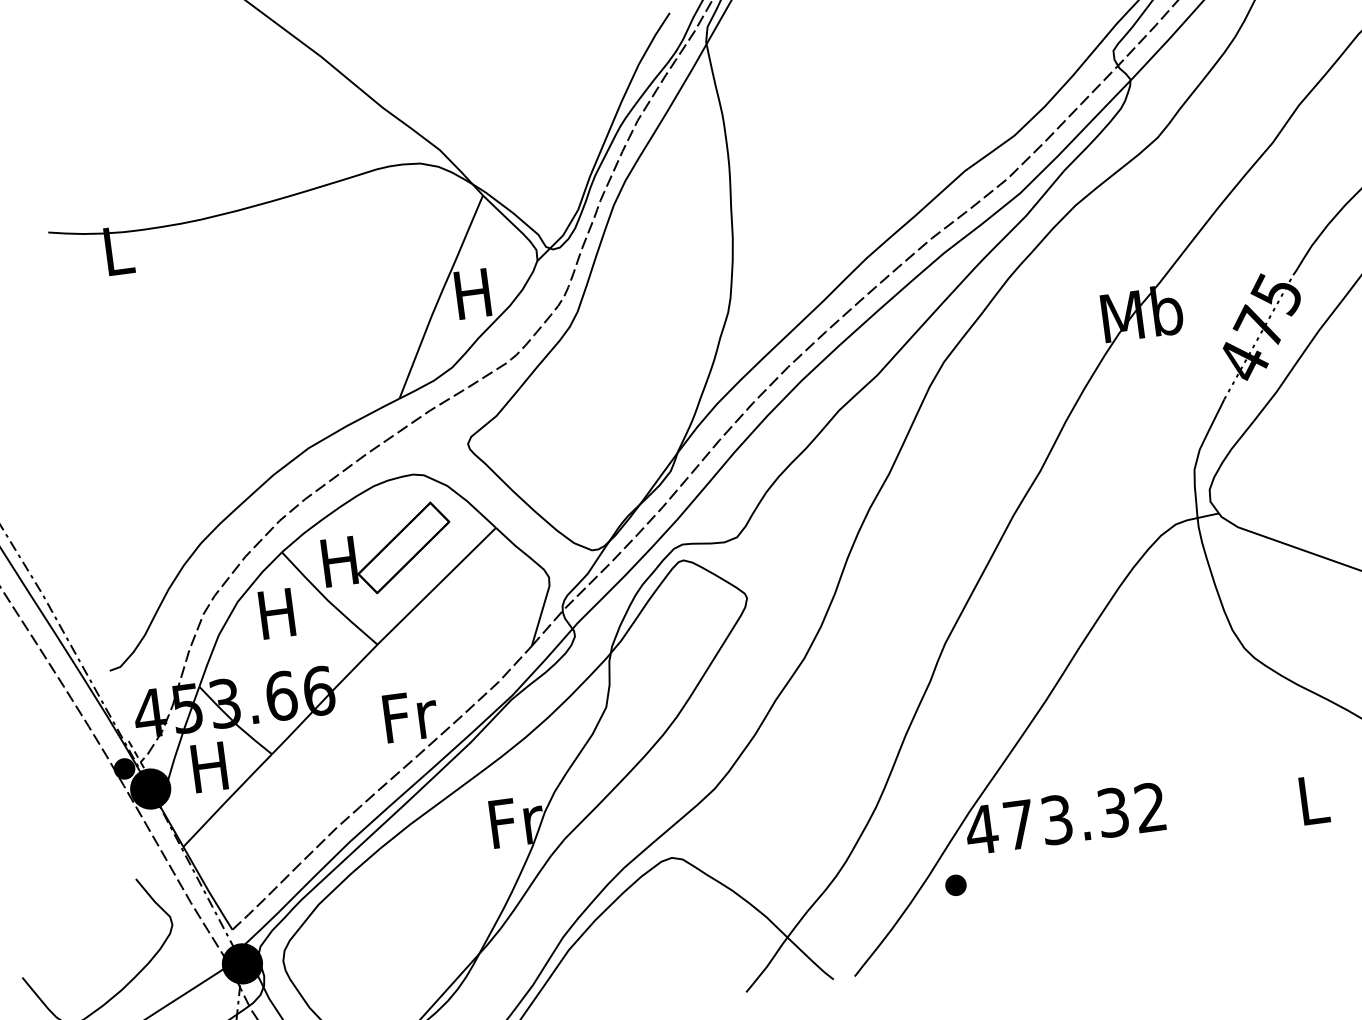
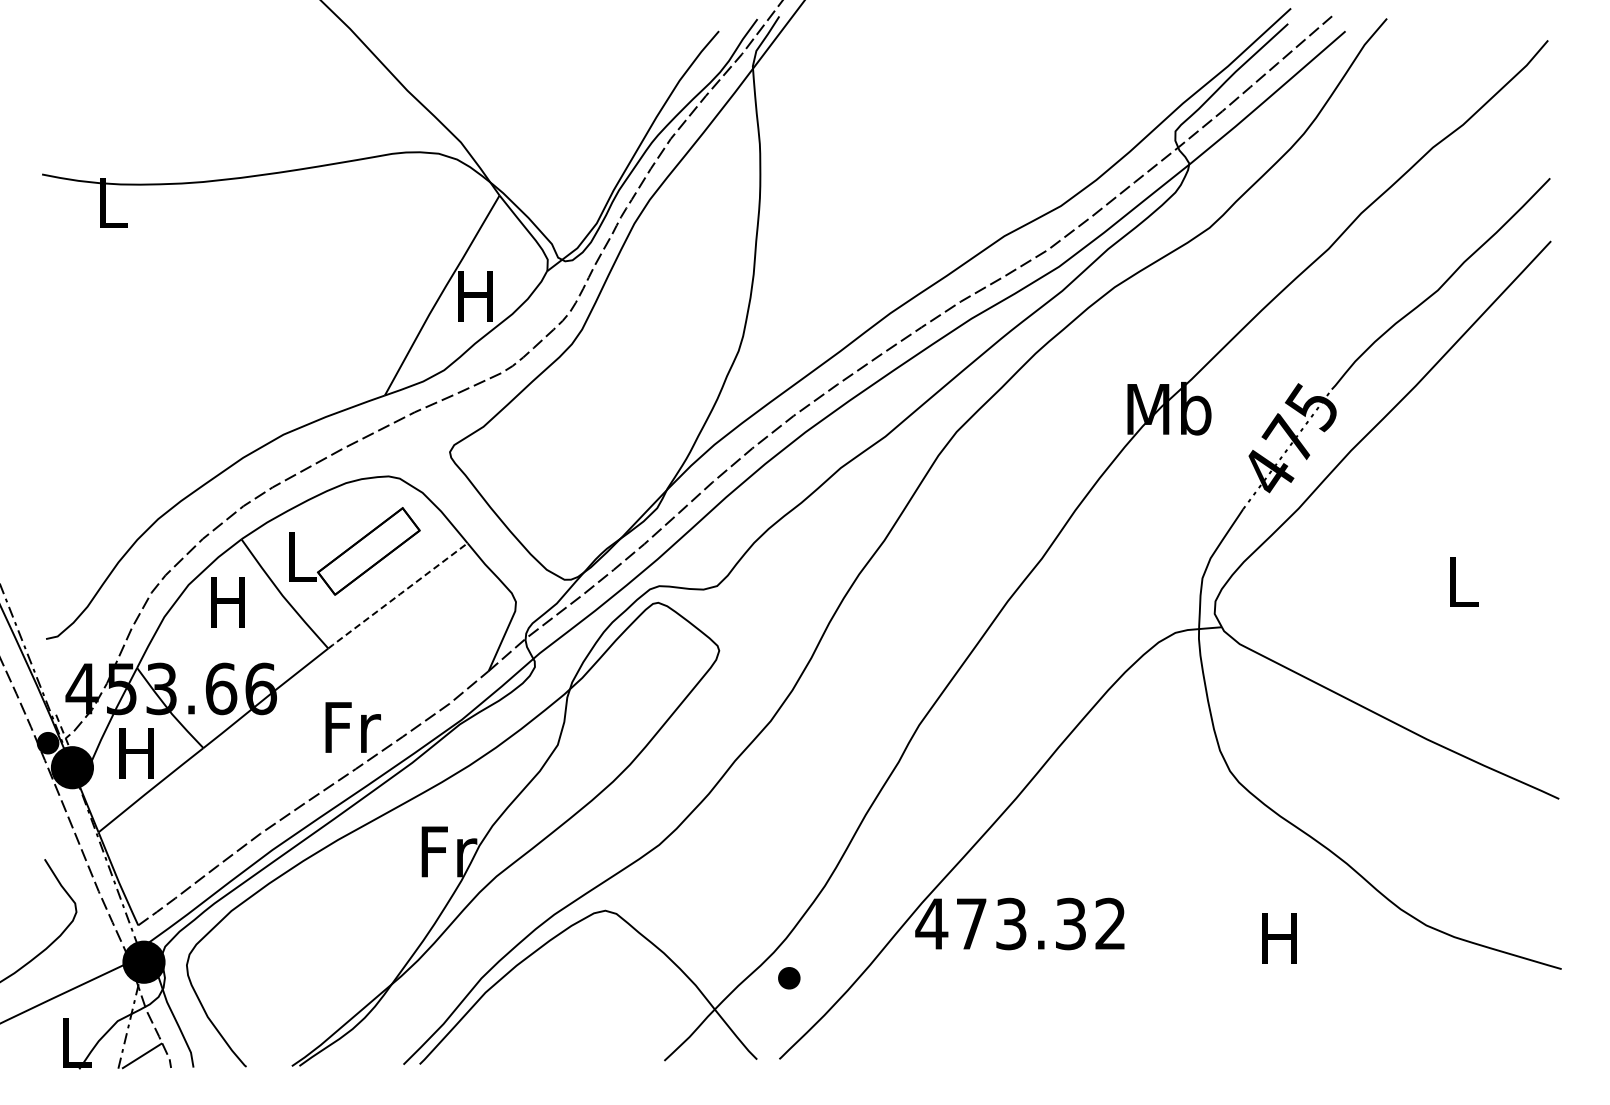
text: (339, 561) -> (300, 556), H -> L
line: (436, 585) -> (397, 595), solid -> dashed
text: (1312, 800) -> (1279, 938), L -> H
part: (956, 885) -> (789, 978), moved

